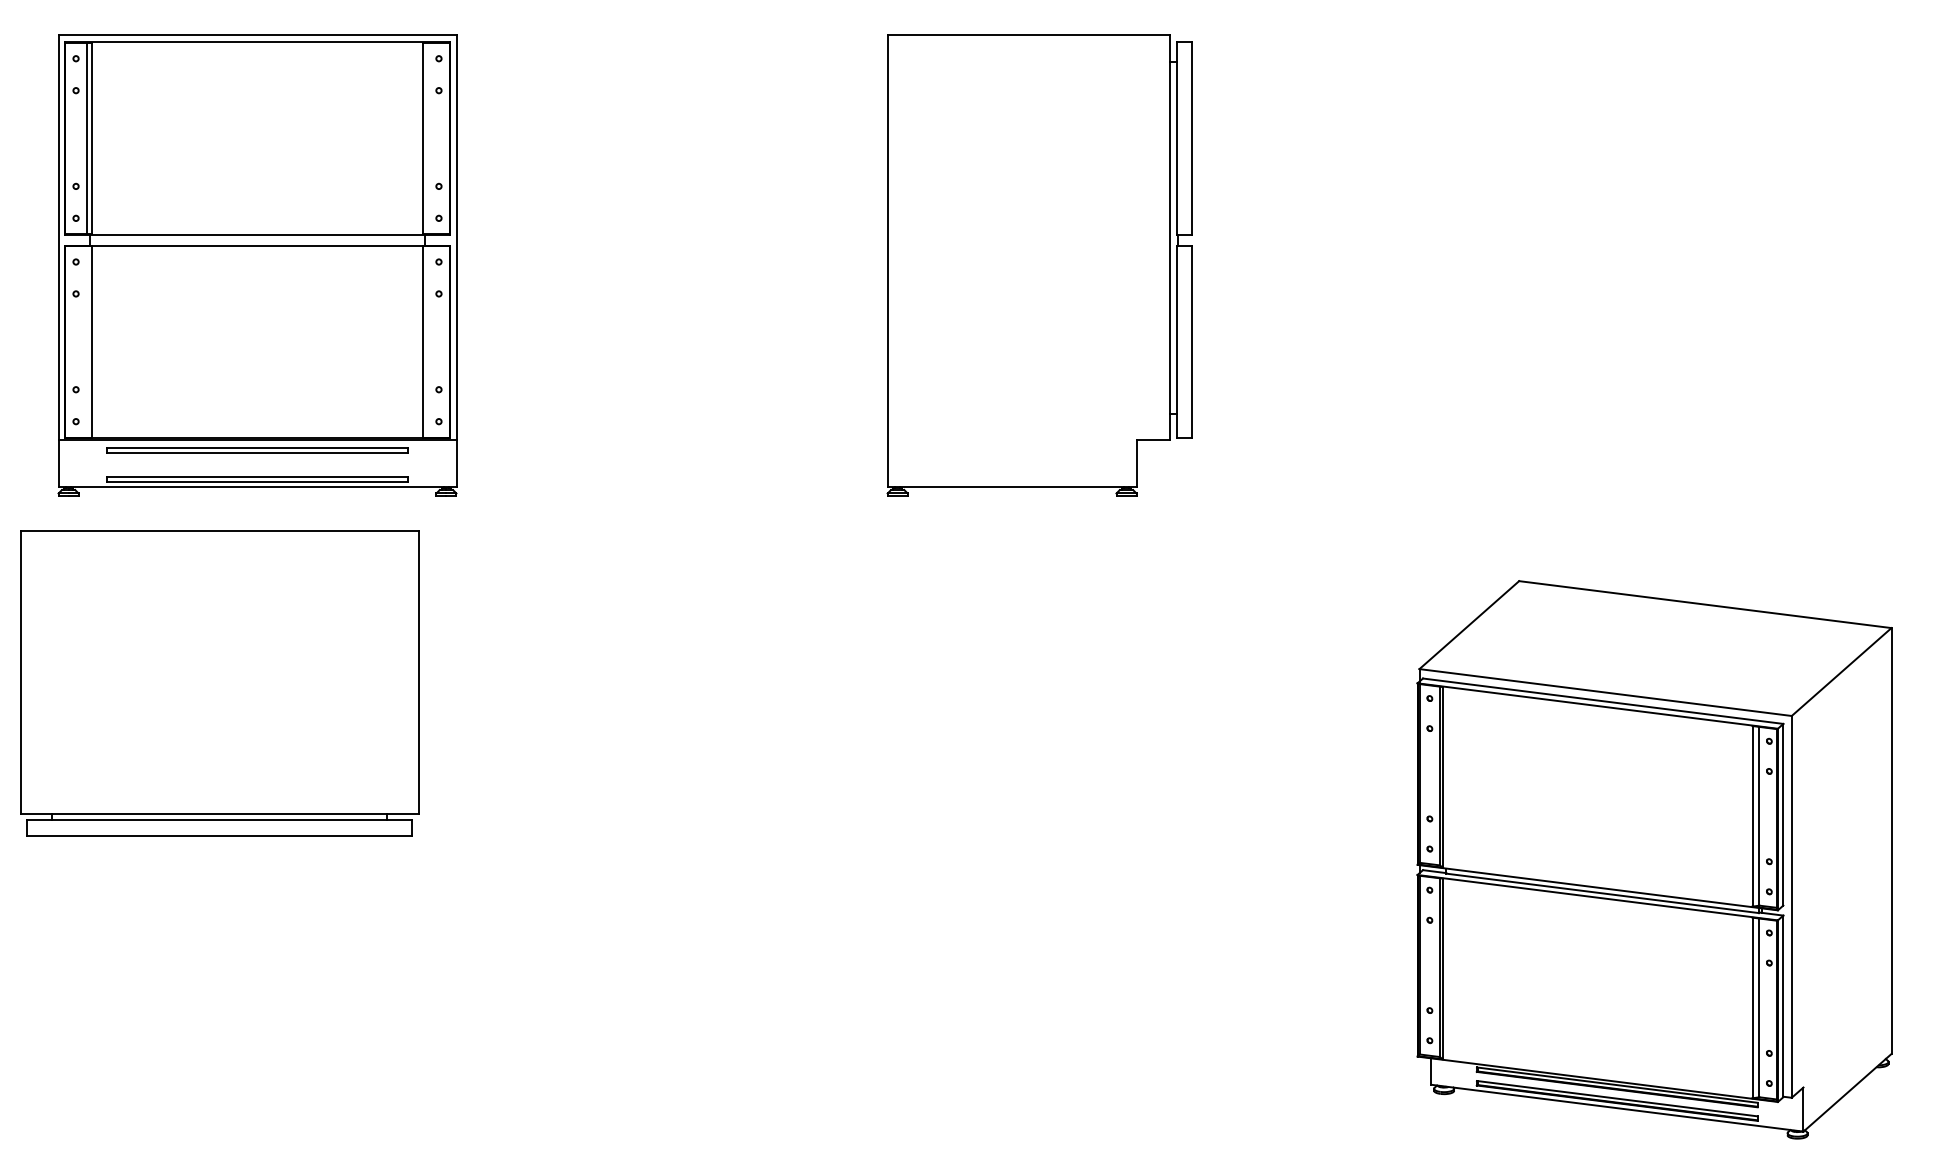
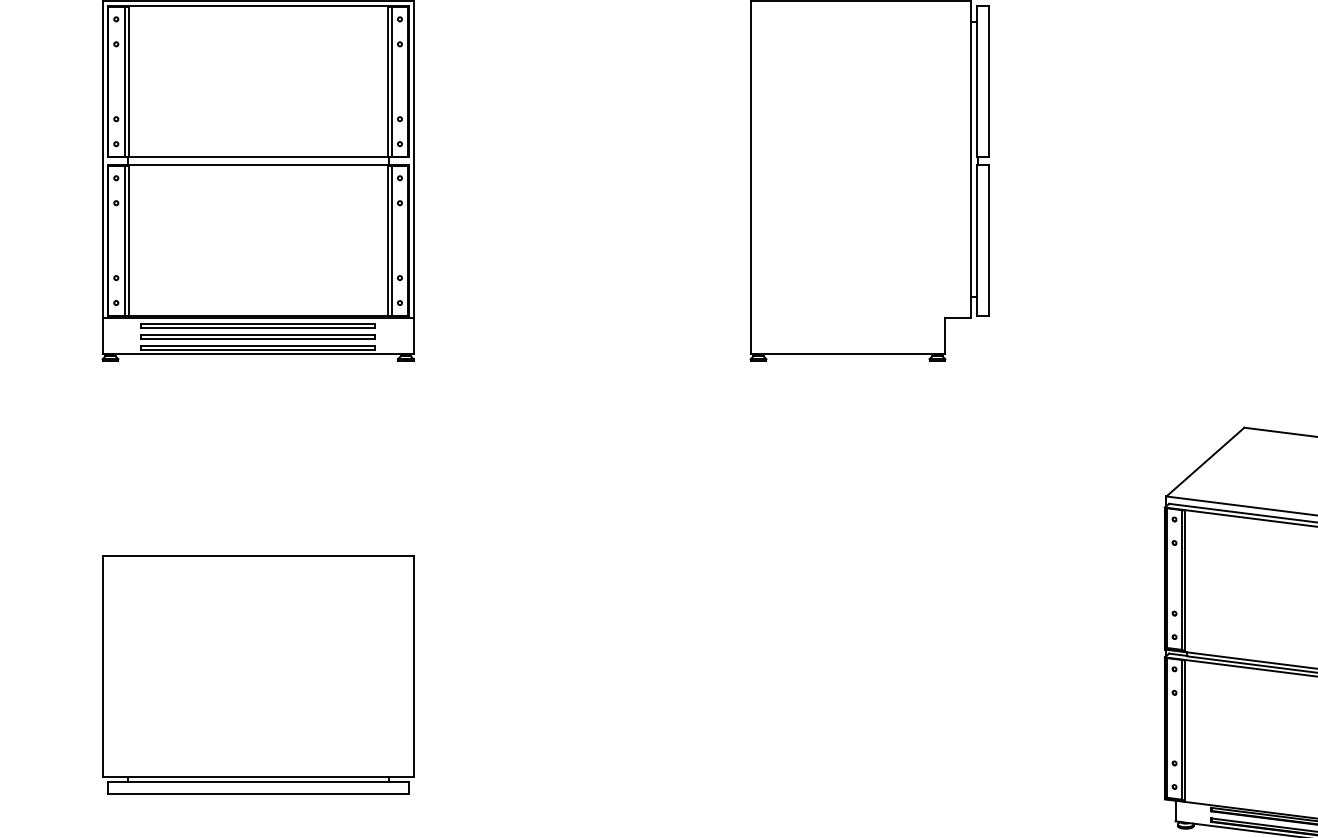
line: (428, 138) -> (391, 81), added
line: (86, 341) -> (124, 240), added
line: (428, 341) -> (391, 240), added
part: (257, 464) -> (258, 336), added
part: (219, 683) -> (258, 675), moved

